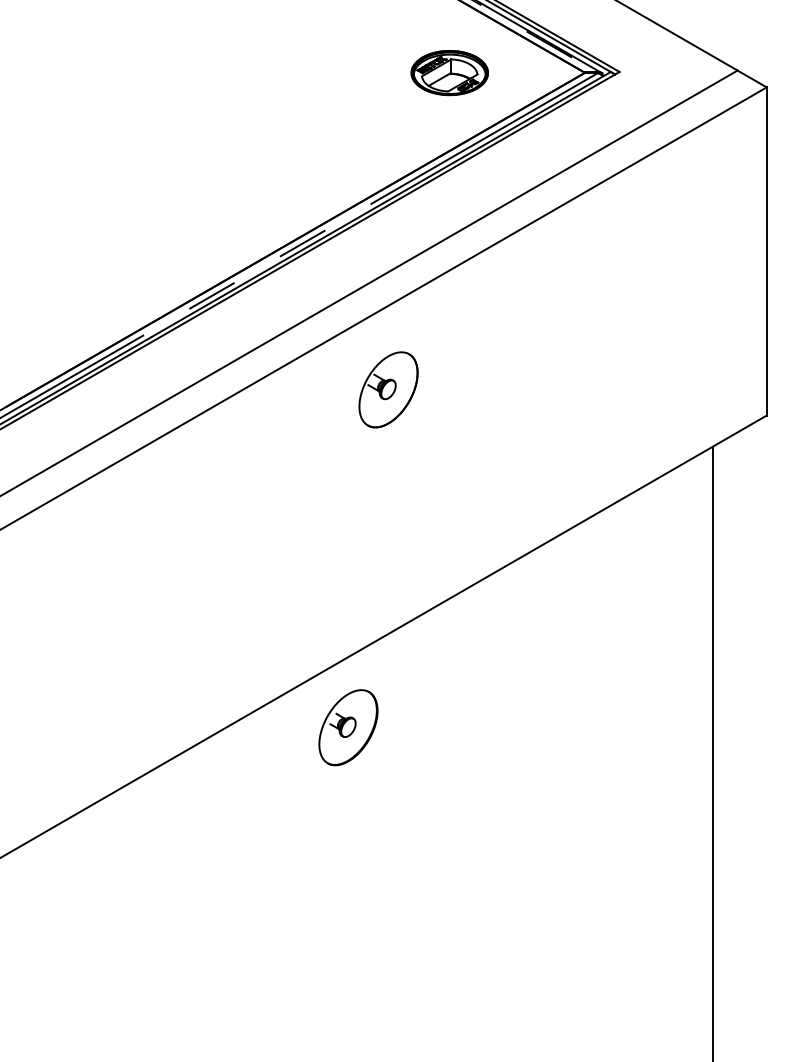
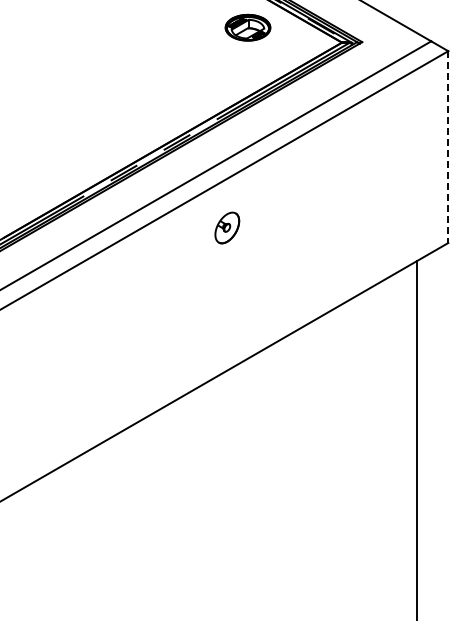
part: (448, 72) -> (247, 27), moved
line: (767, 252) -> (448, 147), solid -> dashed
part: (389, 389) -> (227, 227), size x0.7
part: (347, 727) -> (203, 425), removed

